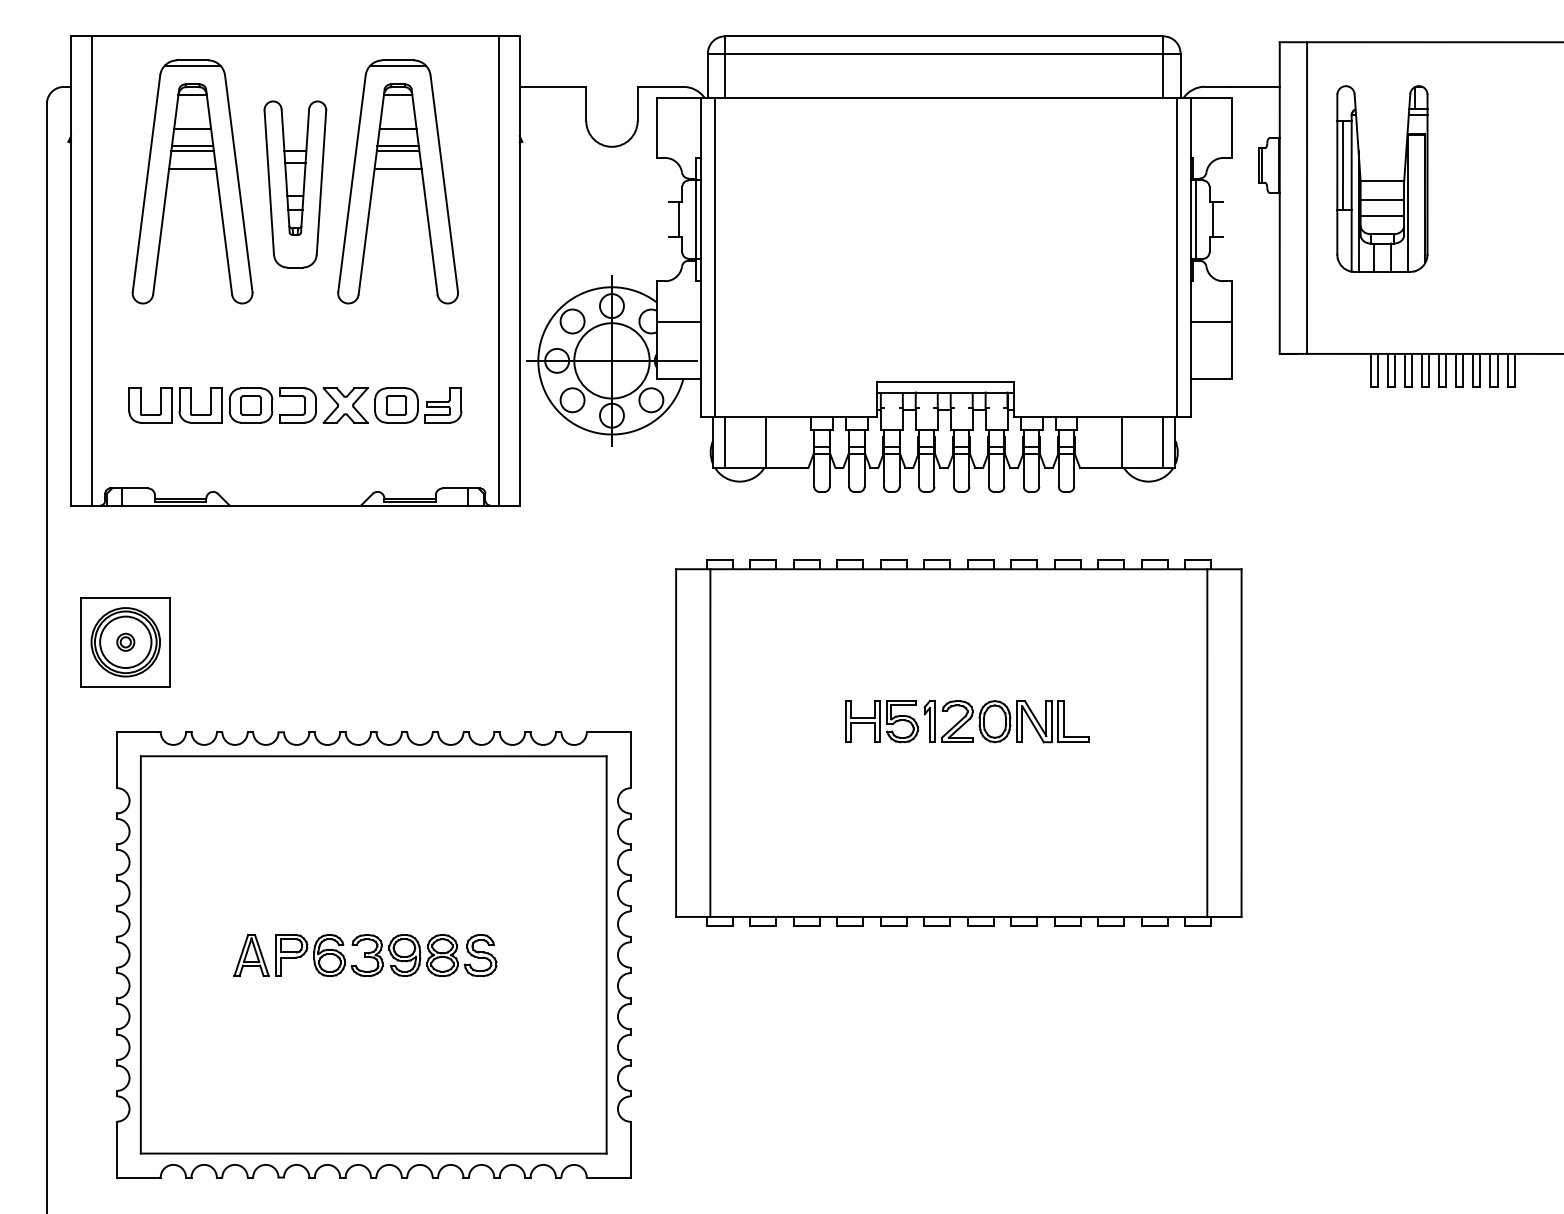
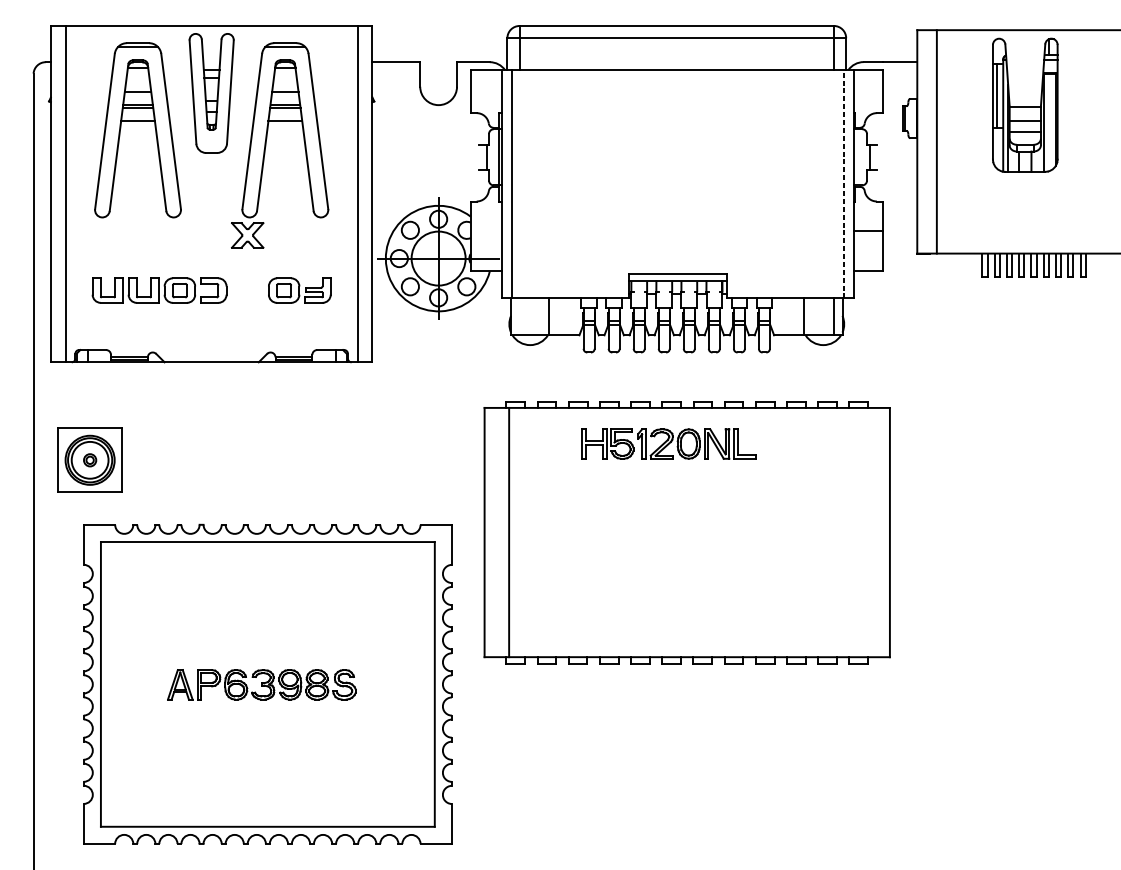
part: (1382, 178) -> (1025, 104), moved
part: (295, 184) -> (211, 93), moved
line: (1195, 219) -> (856, 157), removed
line: (1177, 256) -> (843, 183), solid -> dashed
line: (678, 322) -> (486, 231), removed
part: (345, 405) -> (247, 235), moved
line: (725, 441) -> (520, 316), removed
part: (967, 721) -> (669, 443), moved
line: (1207, 743) -> (865, 532), removed

